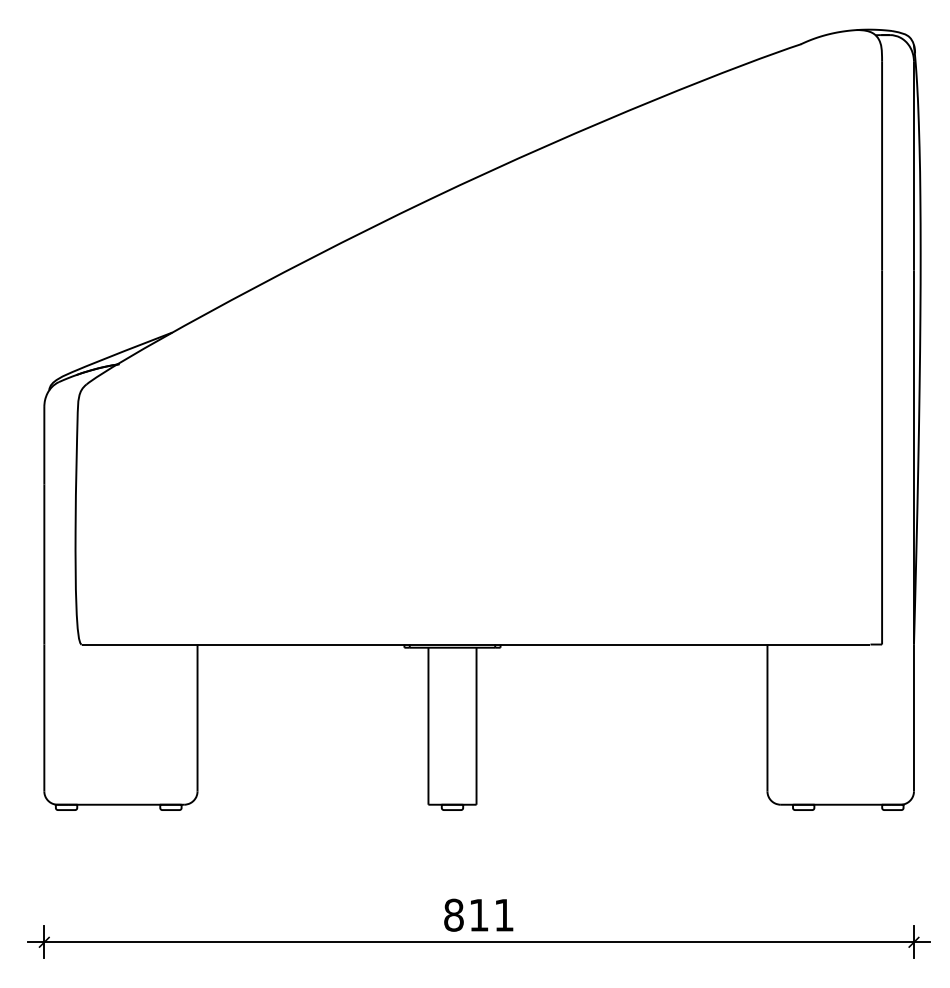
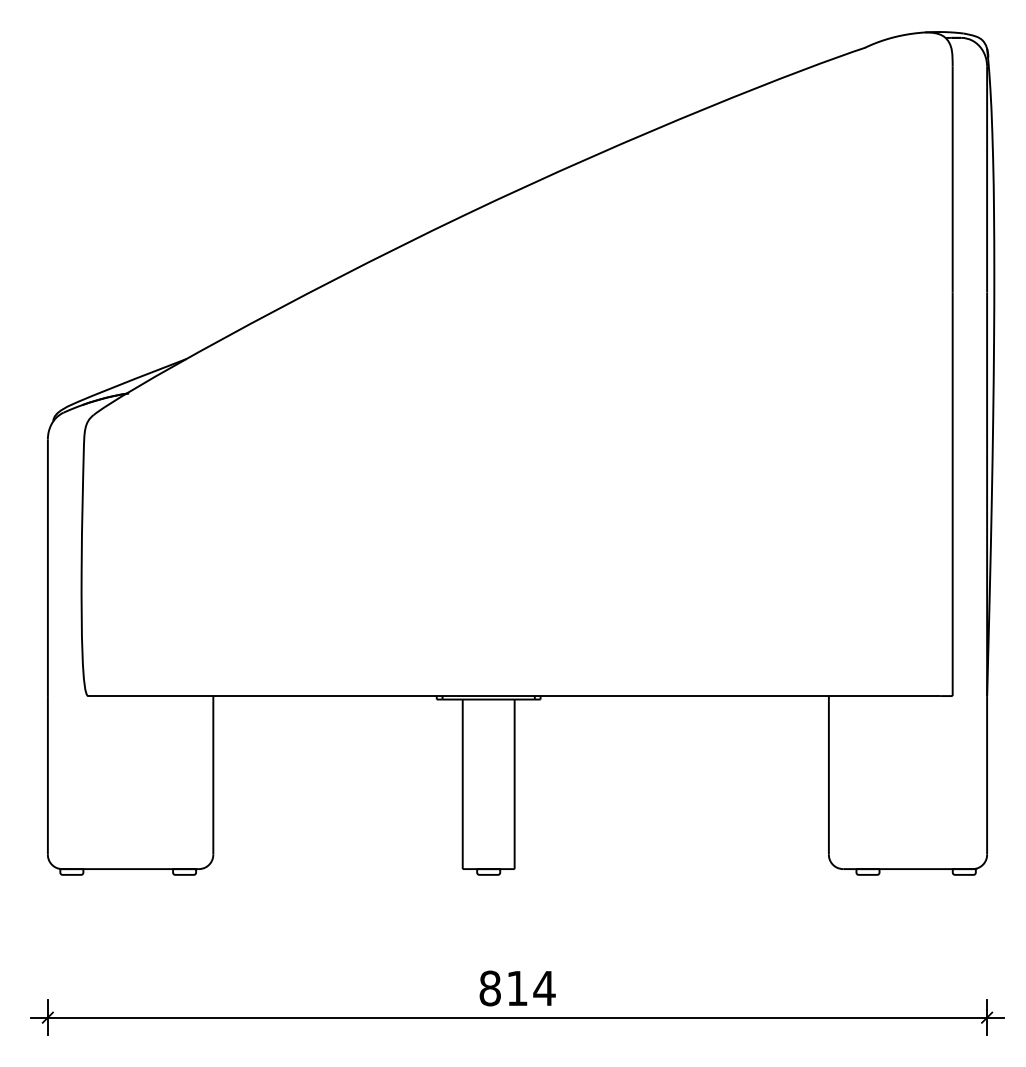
text: (504, 915) -> (544, 988), 811 -> 814

